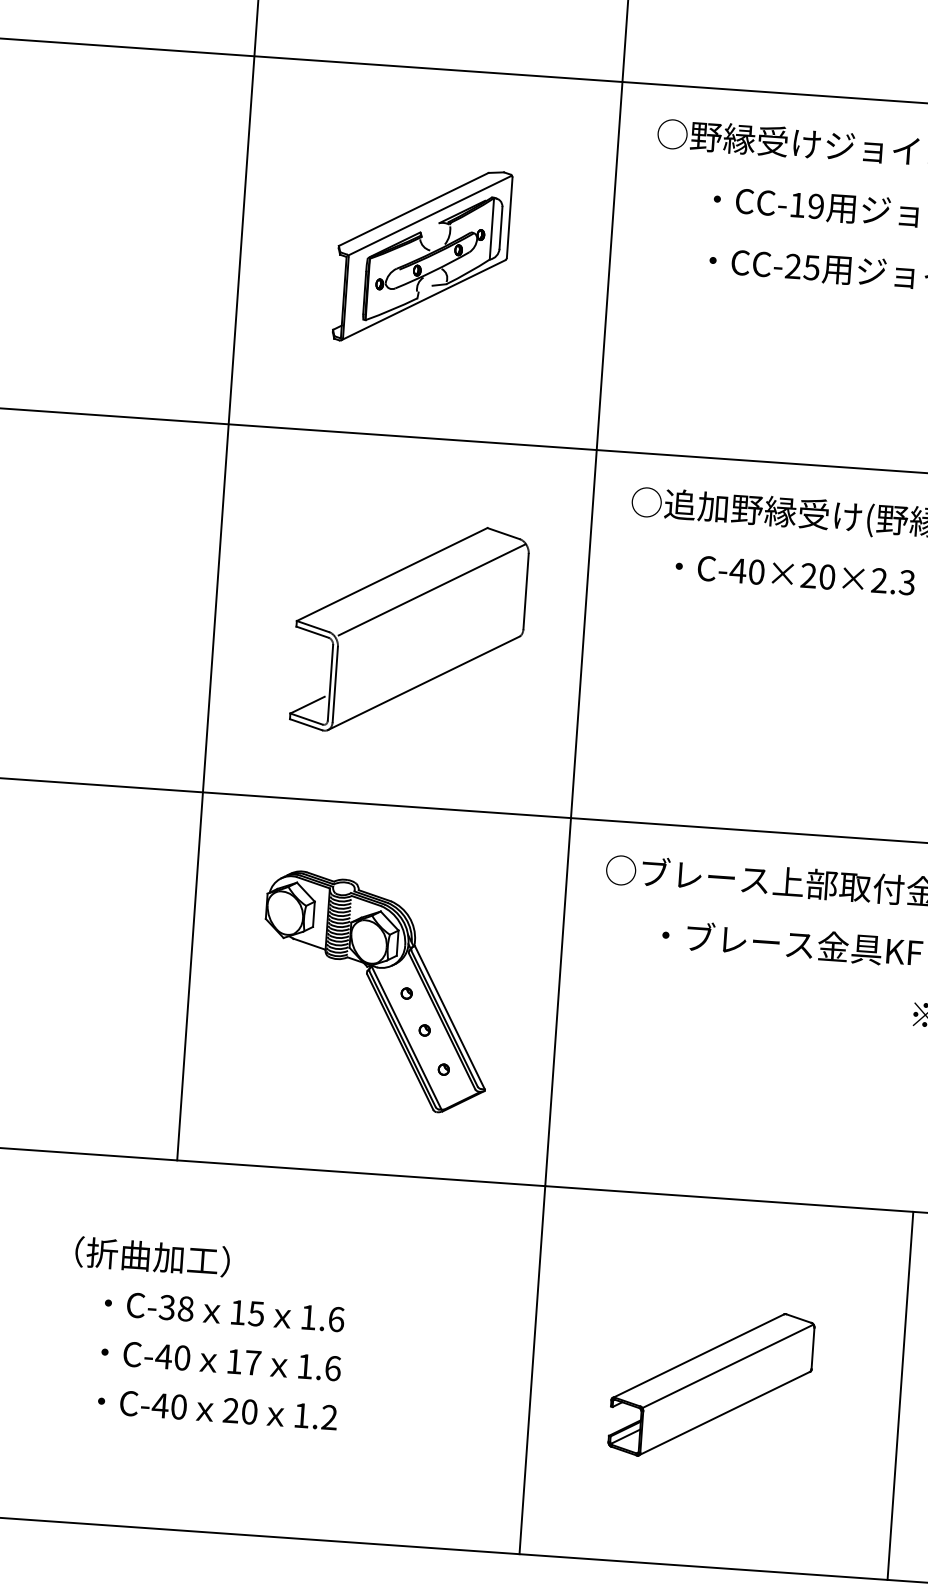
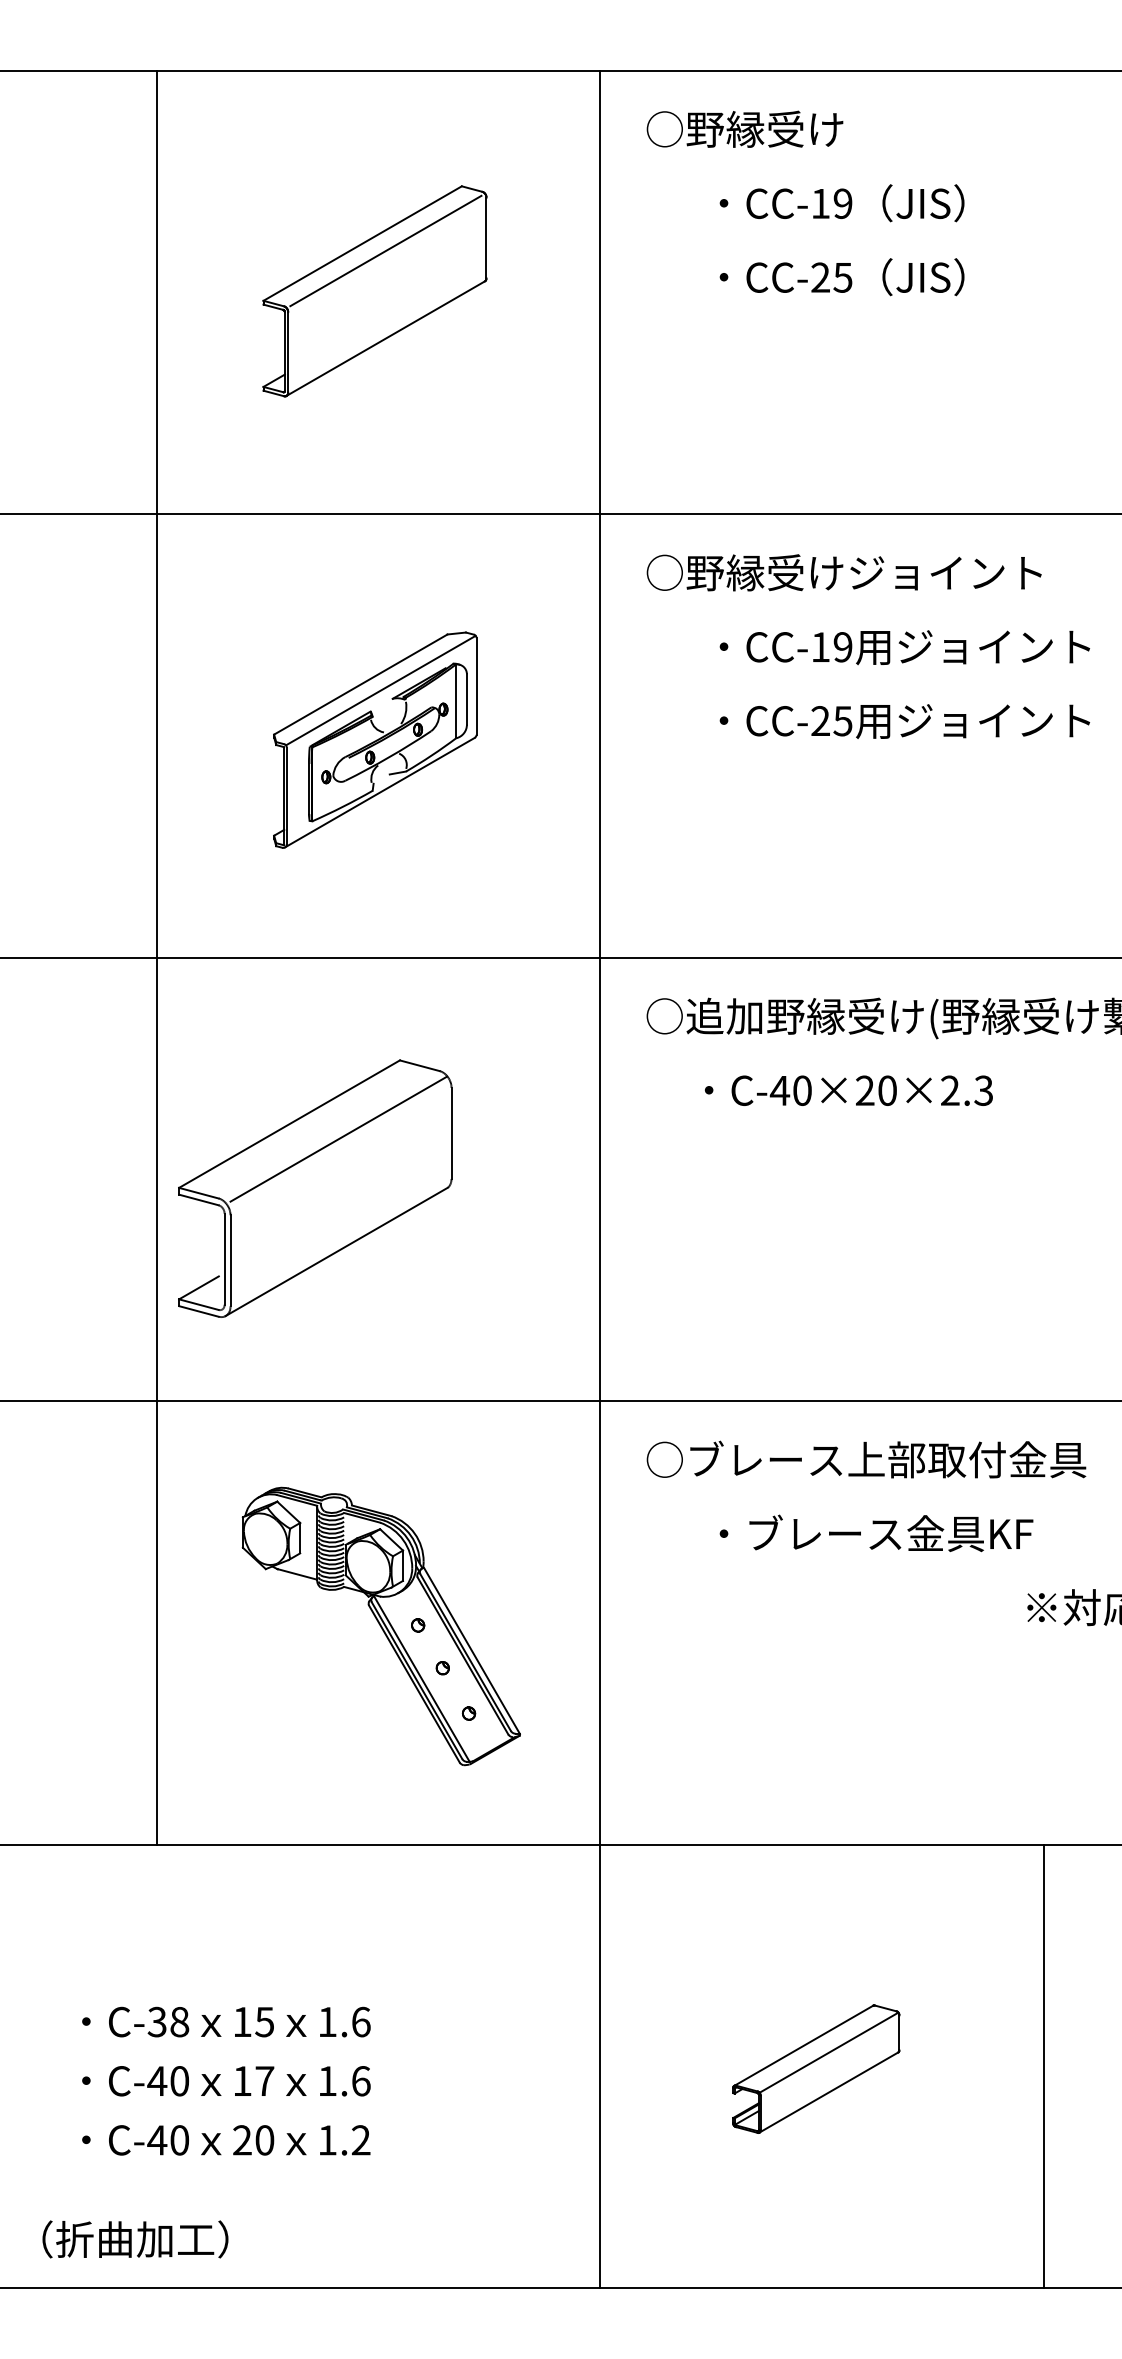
part: (410, 629) -> (315, 1188), moved
text: (152, 1256) -> (135, 2239), moved
part: (710, 1385) -> (815, 2069), size x0.7

